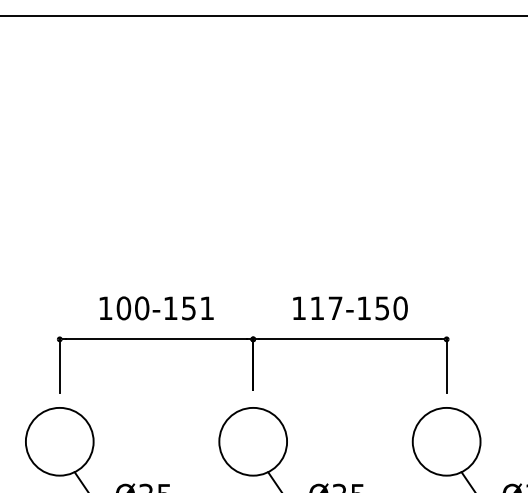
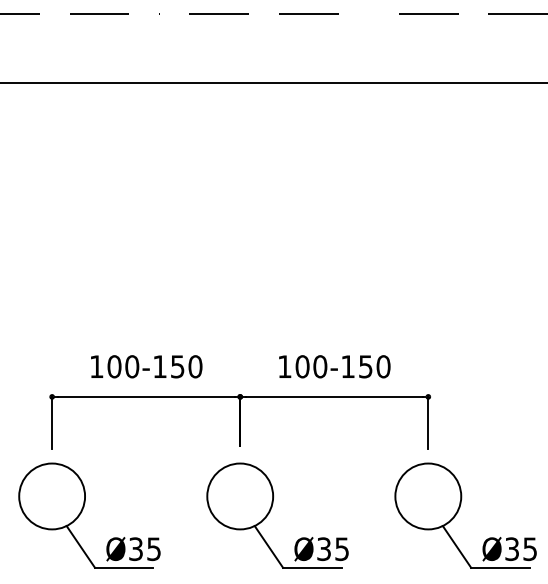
text: (207, 308) -> (195, 366), 100-151 -> 100-150
text: (326, 308) -> (311, 366), 117-150 -> 100-150

